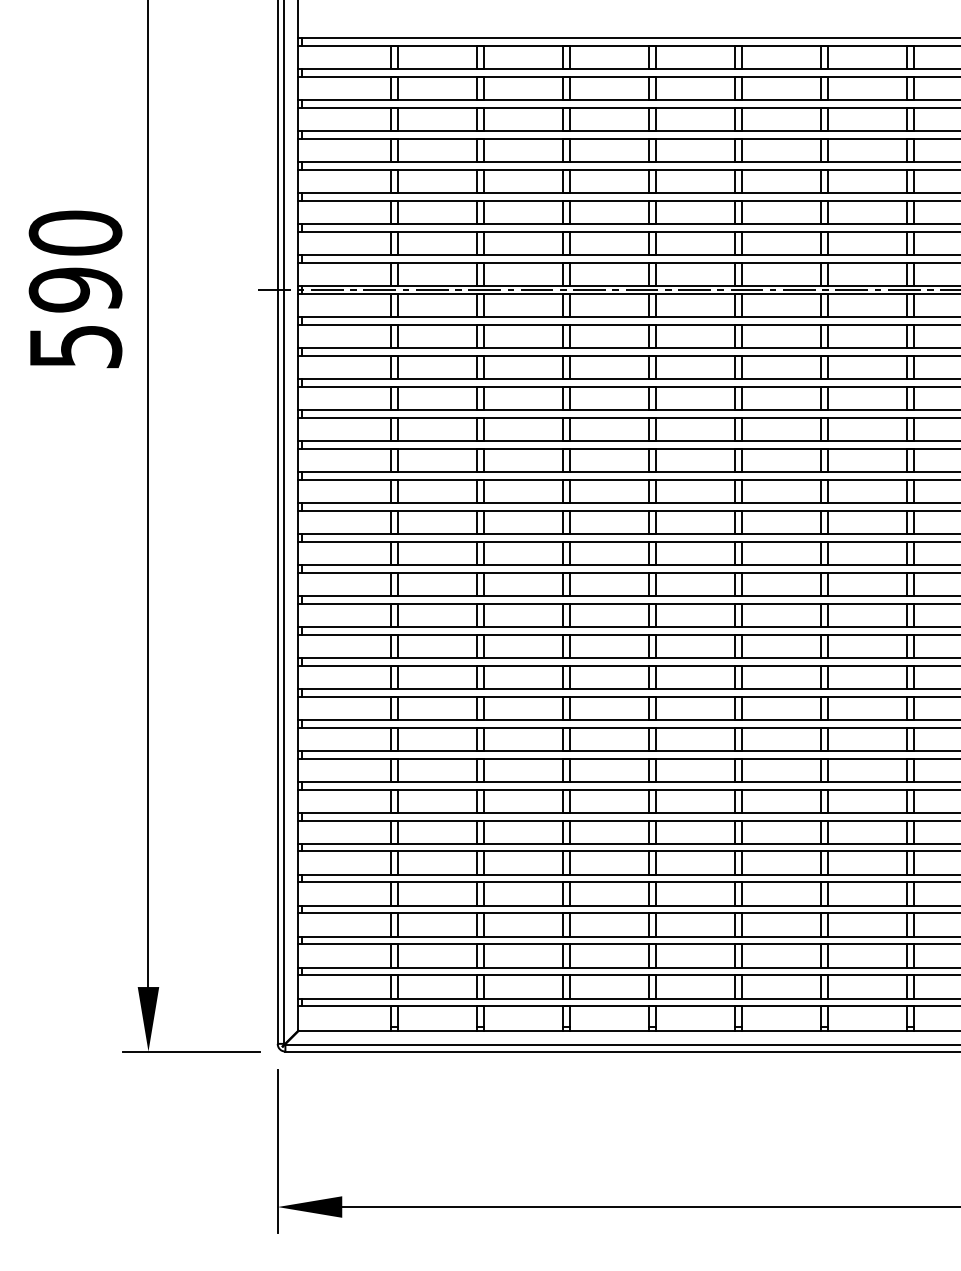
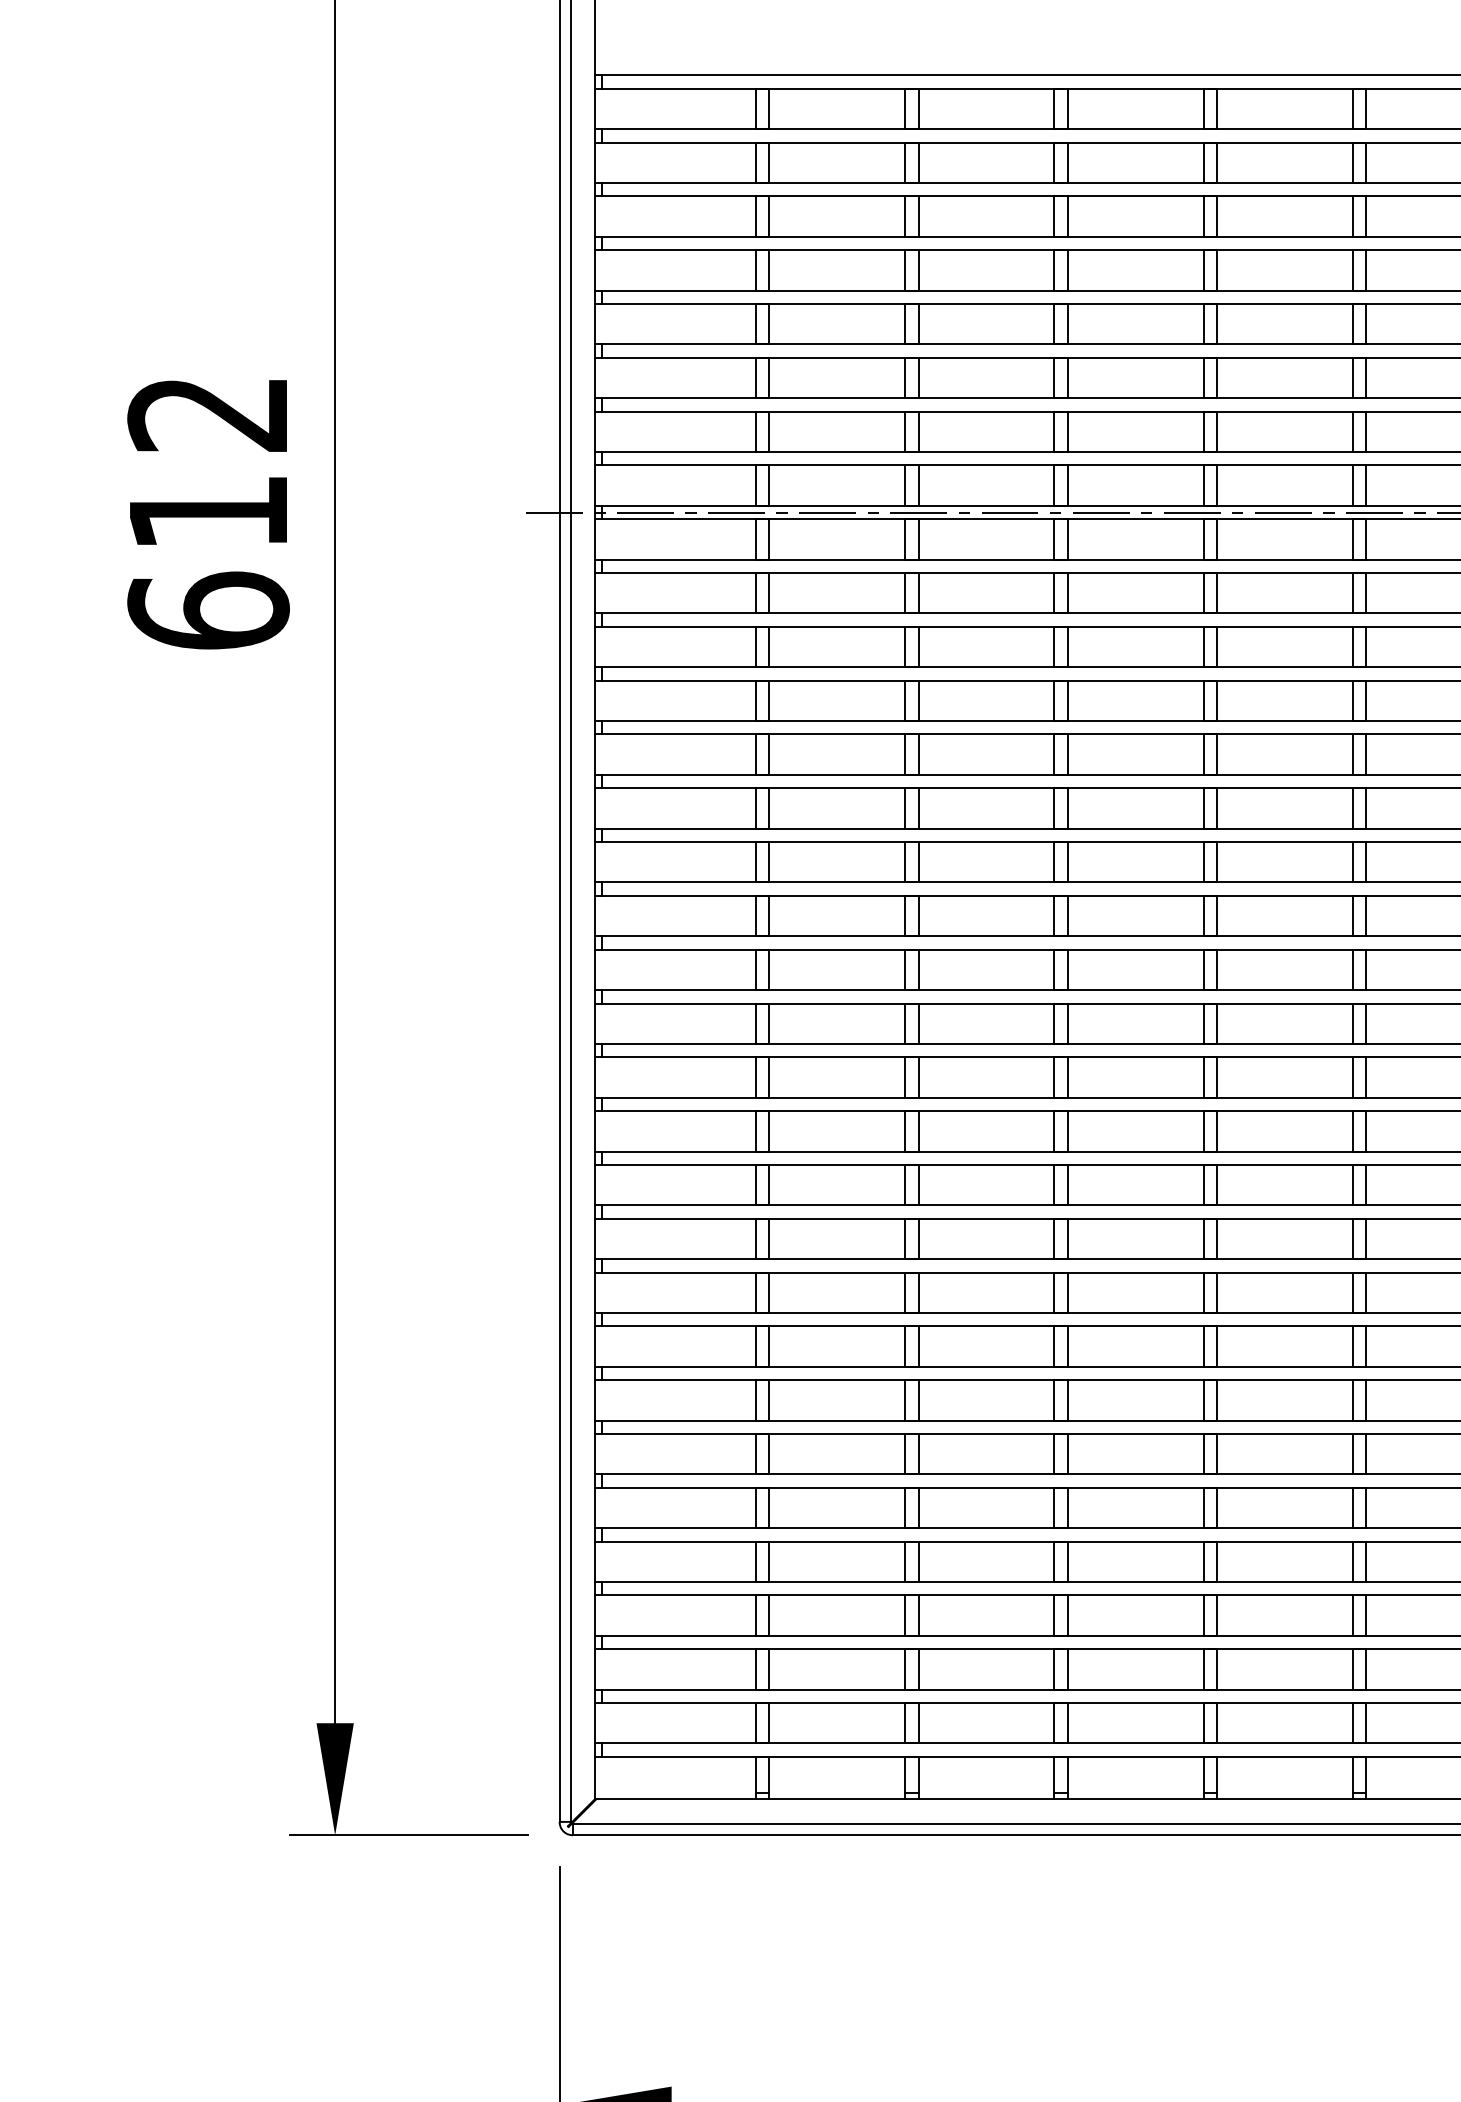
text: (75, 289) -> (208, 511), 590 -> 612

